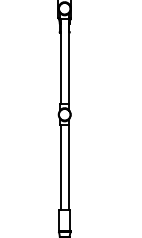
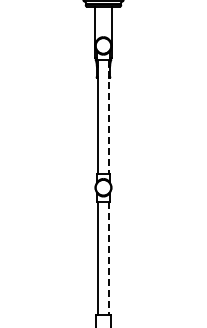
line: (68, 61) -> (108, 116), solid -> dashed
line: (68, 167) -> (108, 258), solid -> dashed

